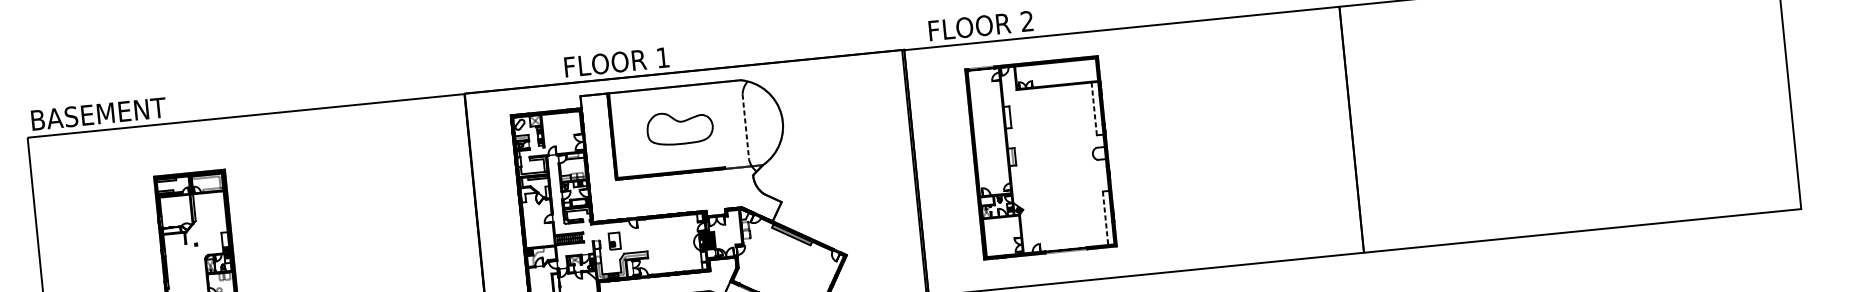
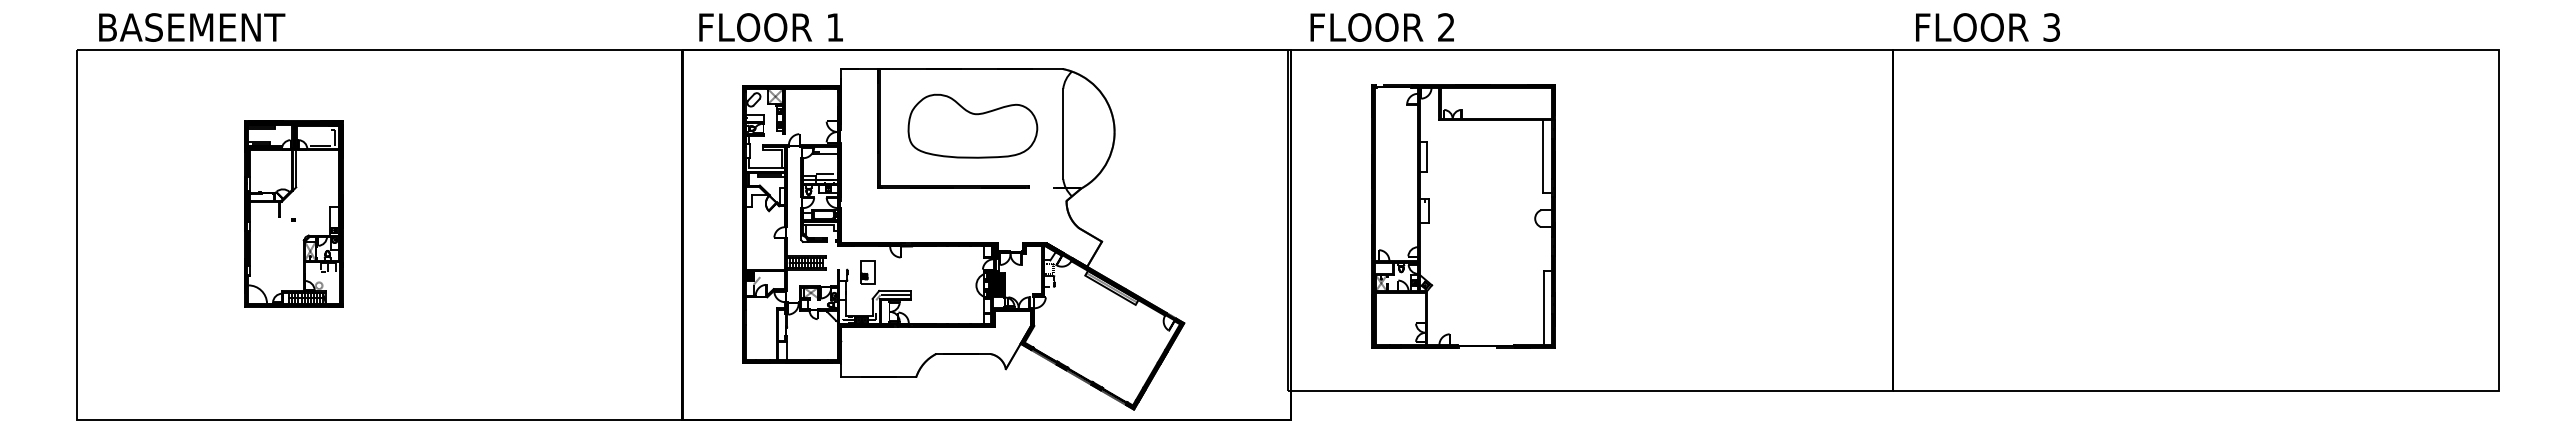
text: (980, 26) -> (1381, 27), moved
text: (616, 62) -> (770, 27), moved
line: (1094, 108) -> (1543, 156), dashed -> solid
text: (99, 114) -> (192, 27), moved
part: (679, 127) -> (972, 125), size x1.43
line: (746, 127) -> (1063, 134), dashed -> solid
line: (1105, 218) -> (1543, 308), dashed -> solid

